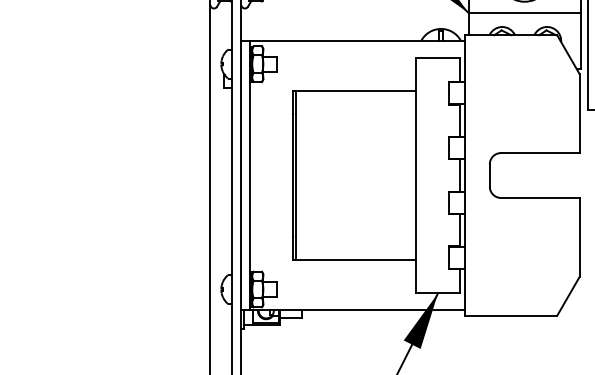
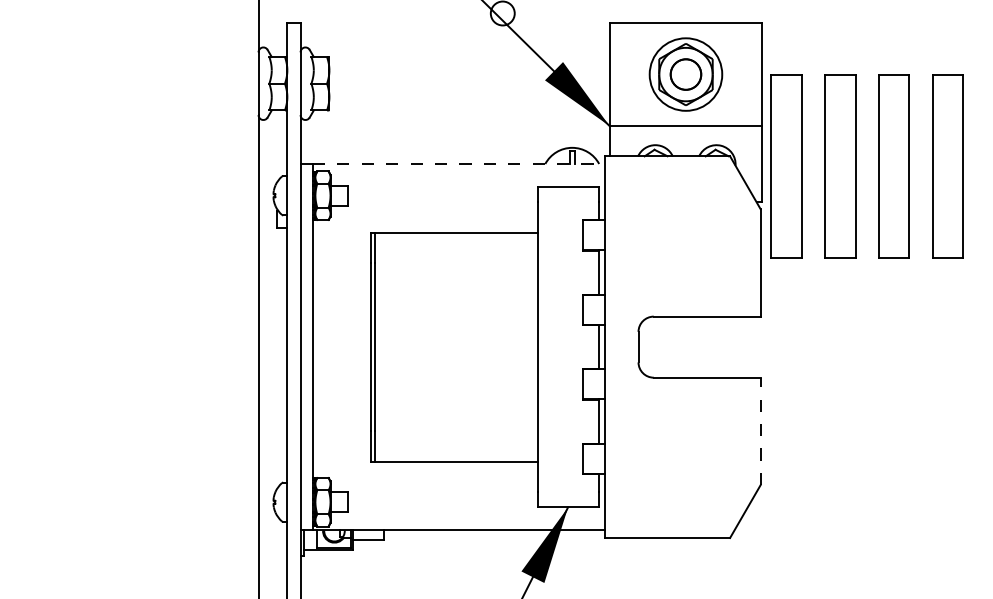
line: (357, 40) -> (458, 163), solid -> dashed
line: (579, 237) -> (760, 431), solid -> dashed

